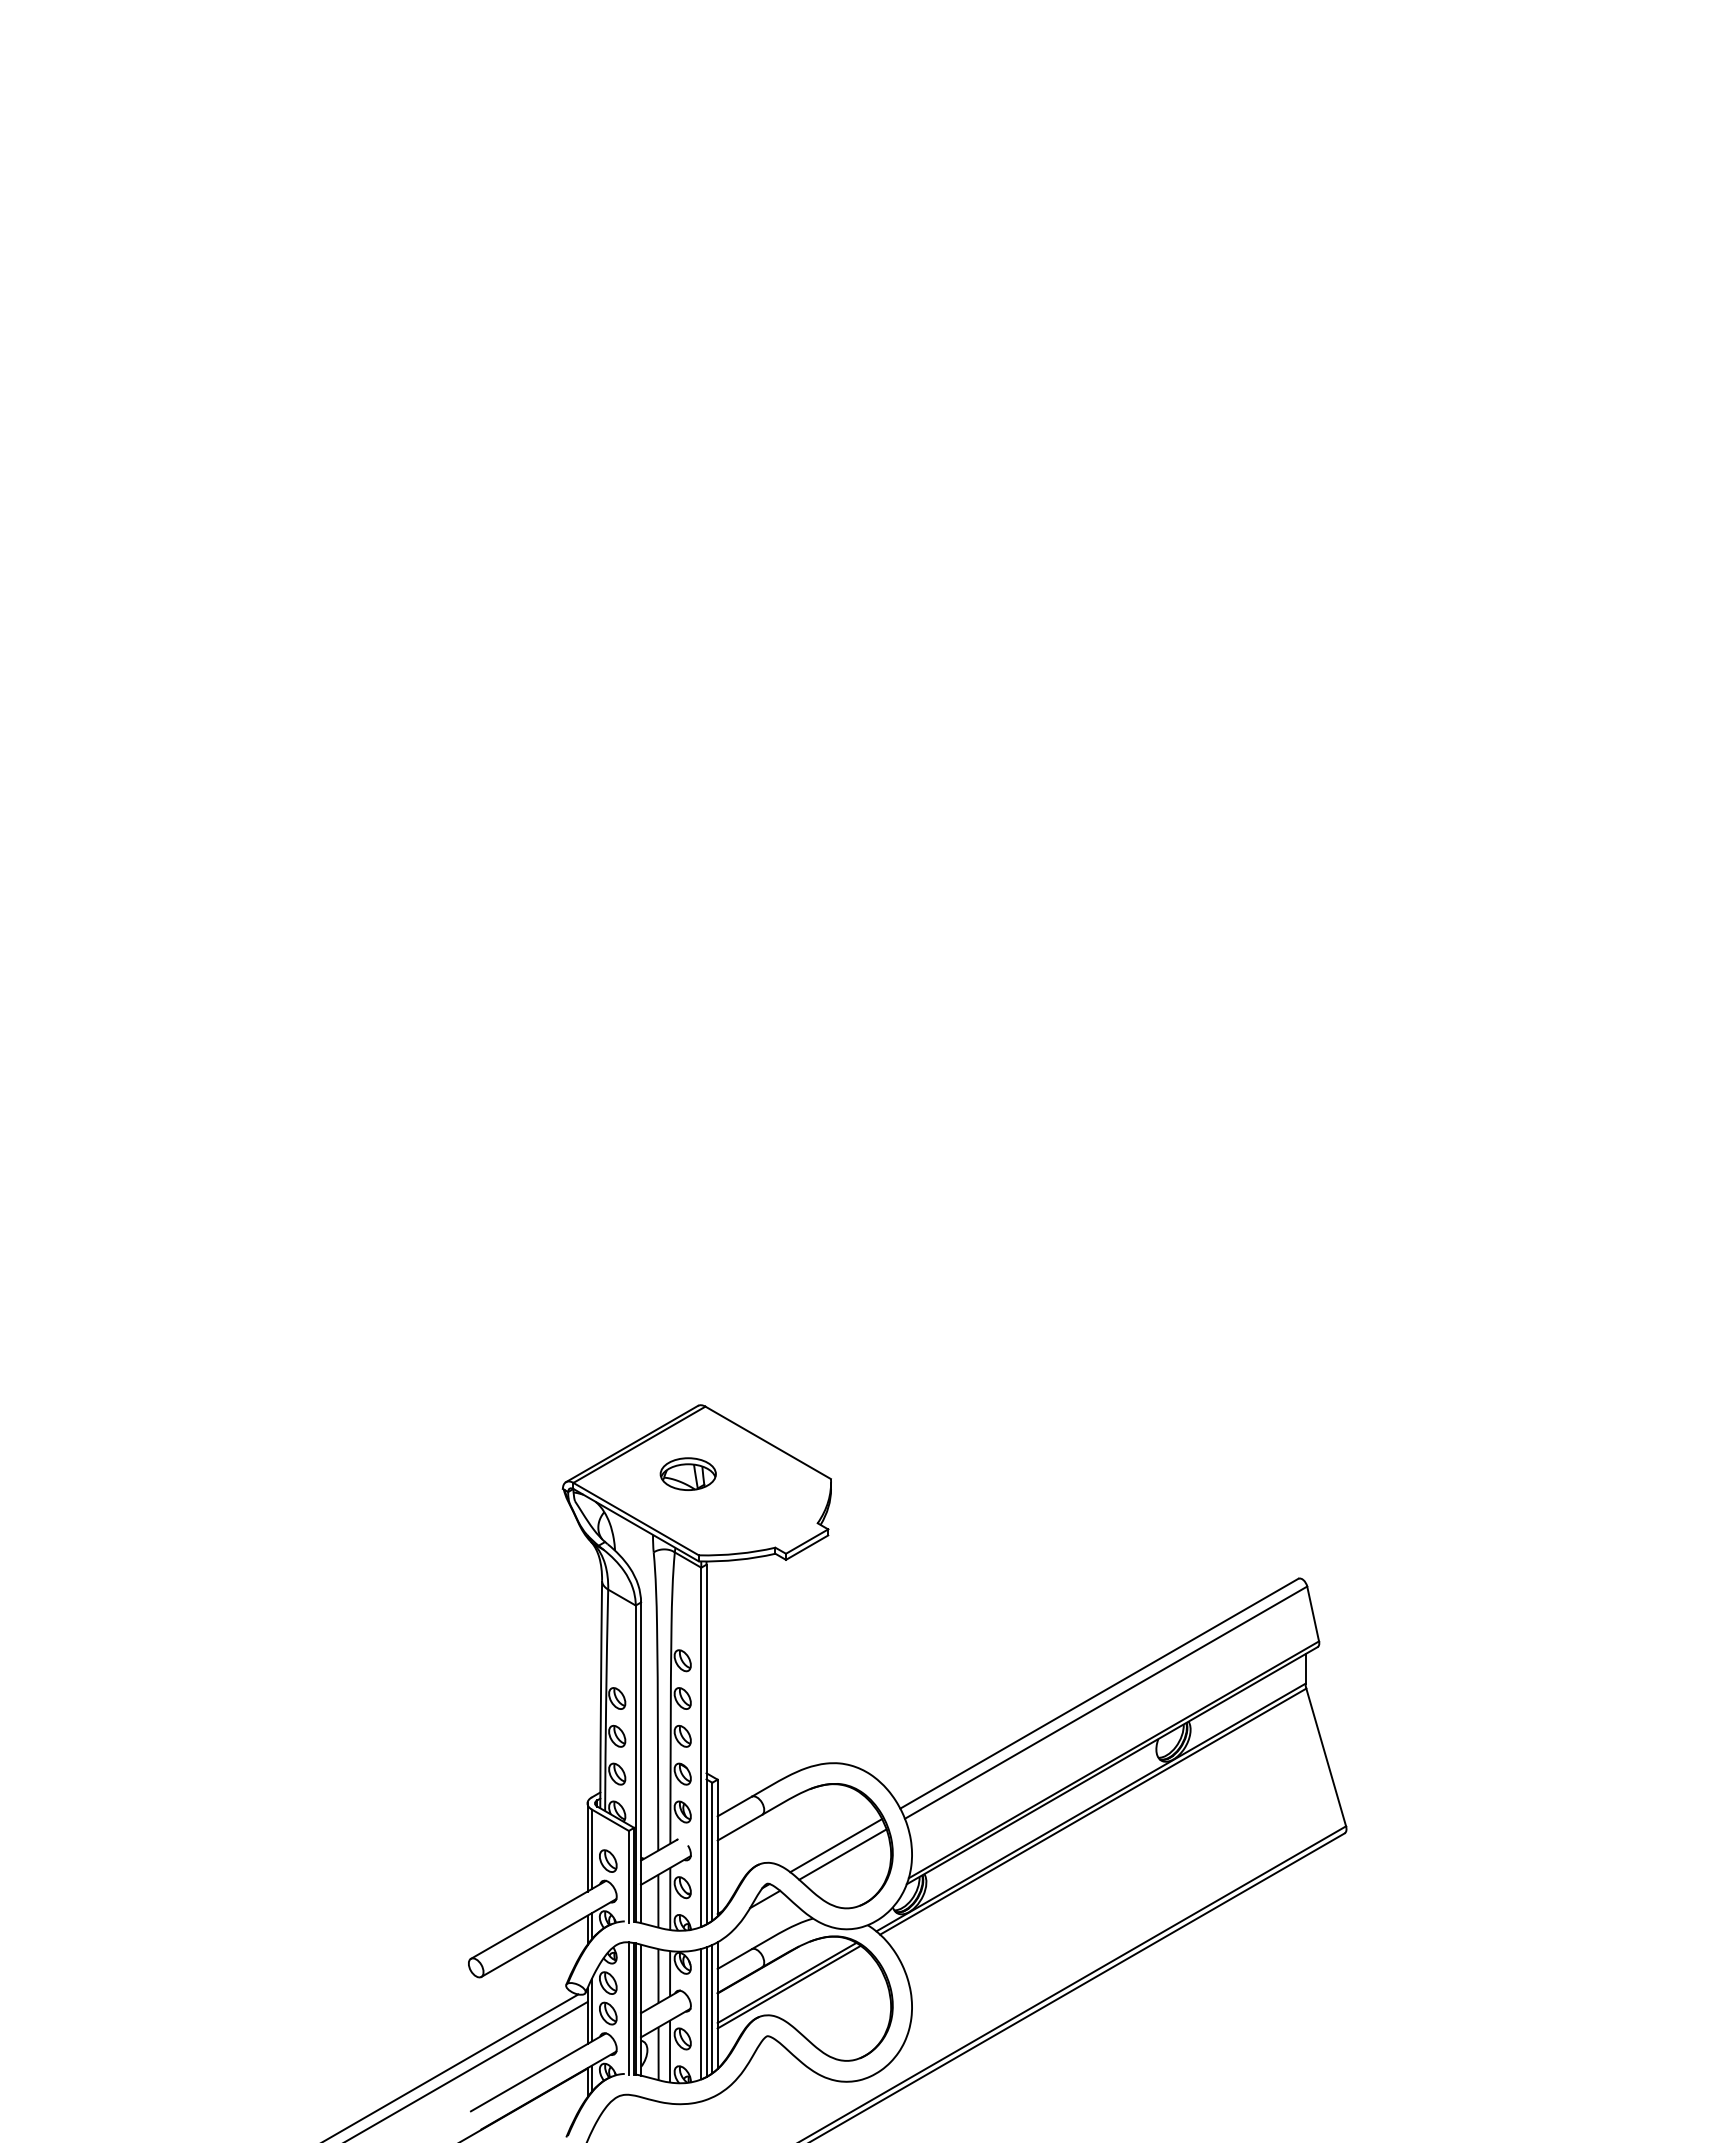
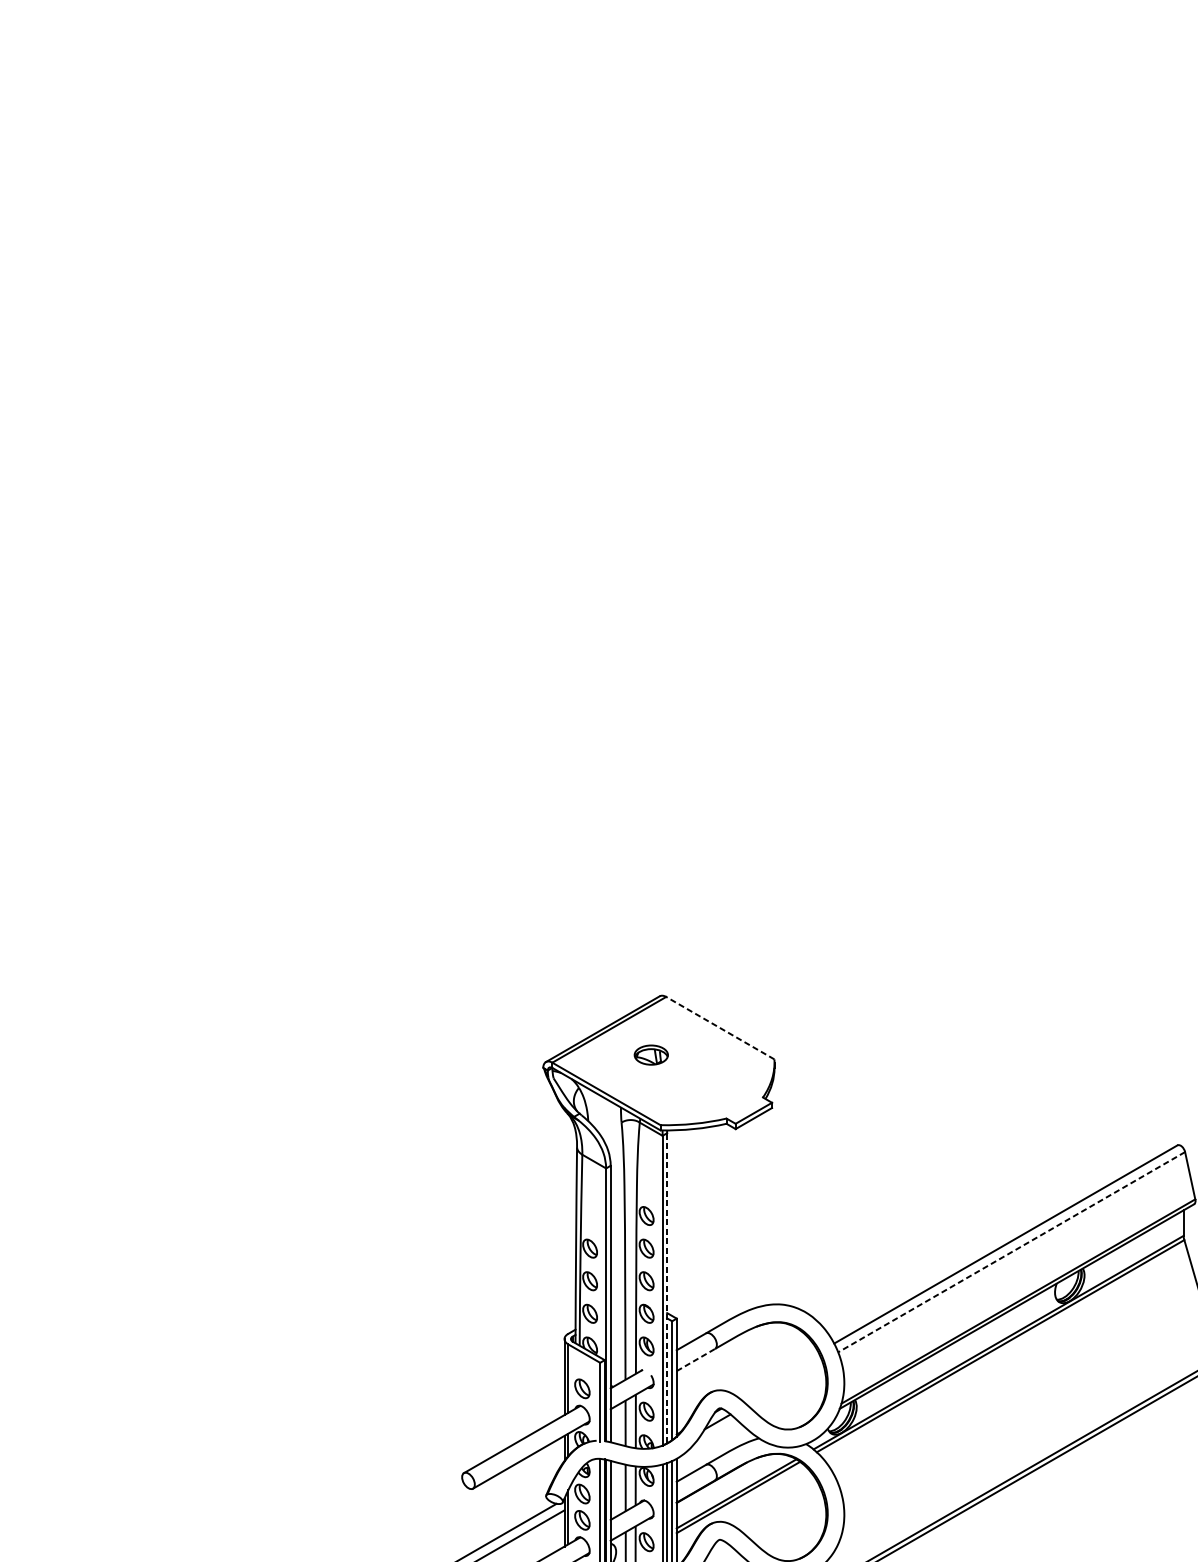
line: (767, 1442) -> (719, 1027), solid -> dashed
part: (687, 1473) -> (650, 1054), size x0.7
line: (1105, 1702) -> (1011, 1252), solid -> dashed
line: (706, 1744) -> (667, 1288), solid -> dashed
line: (739, 1827) -> (695, 1359), solid -> dashed
line: (836, 1845) -> (779, 1375), removed
line: (842, 1854) -> (784, 1383), removed

